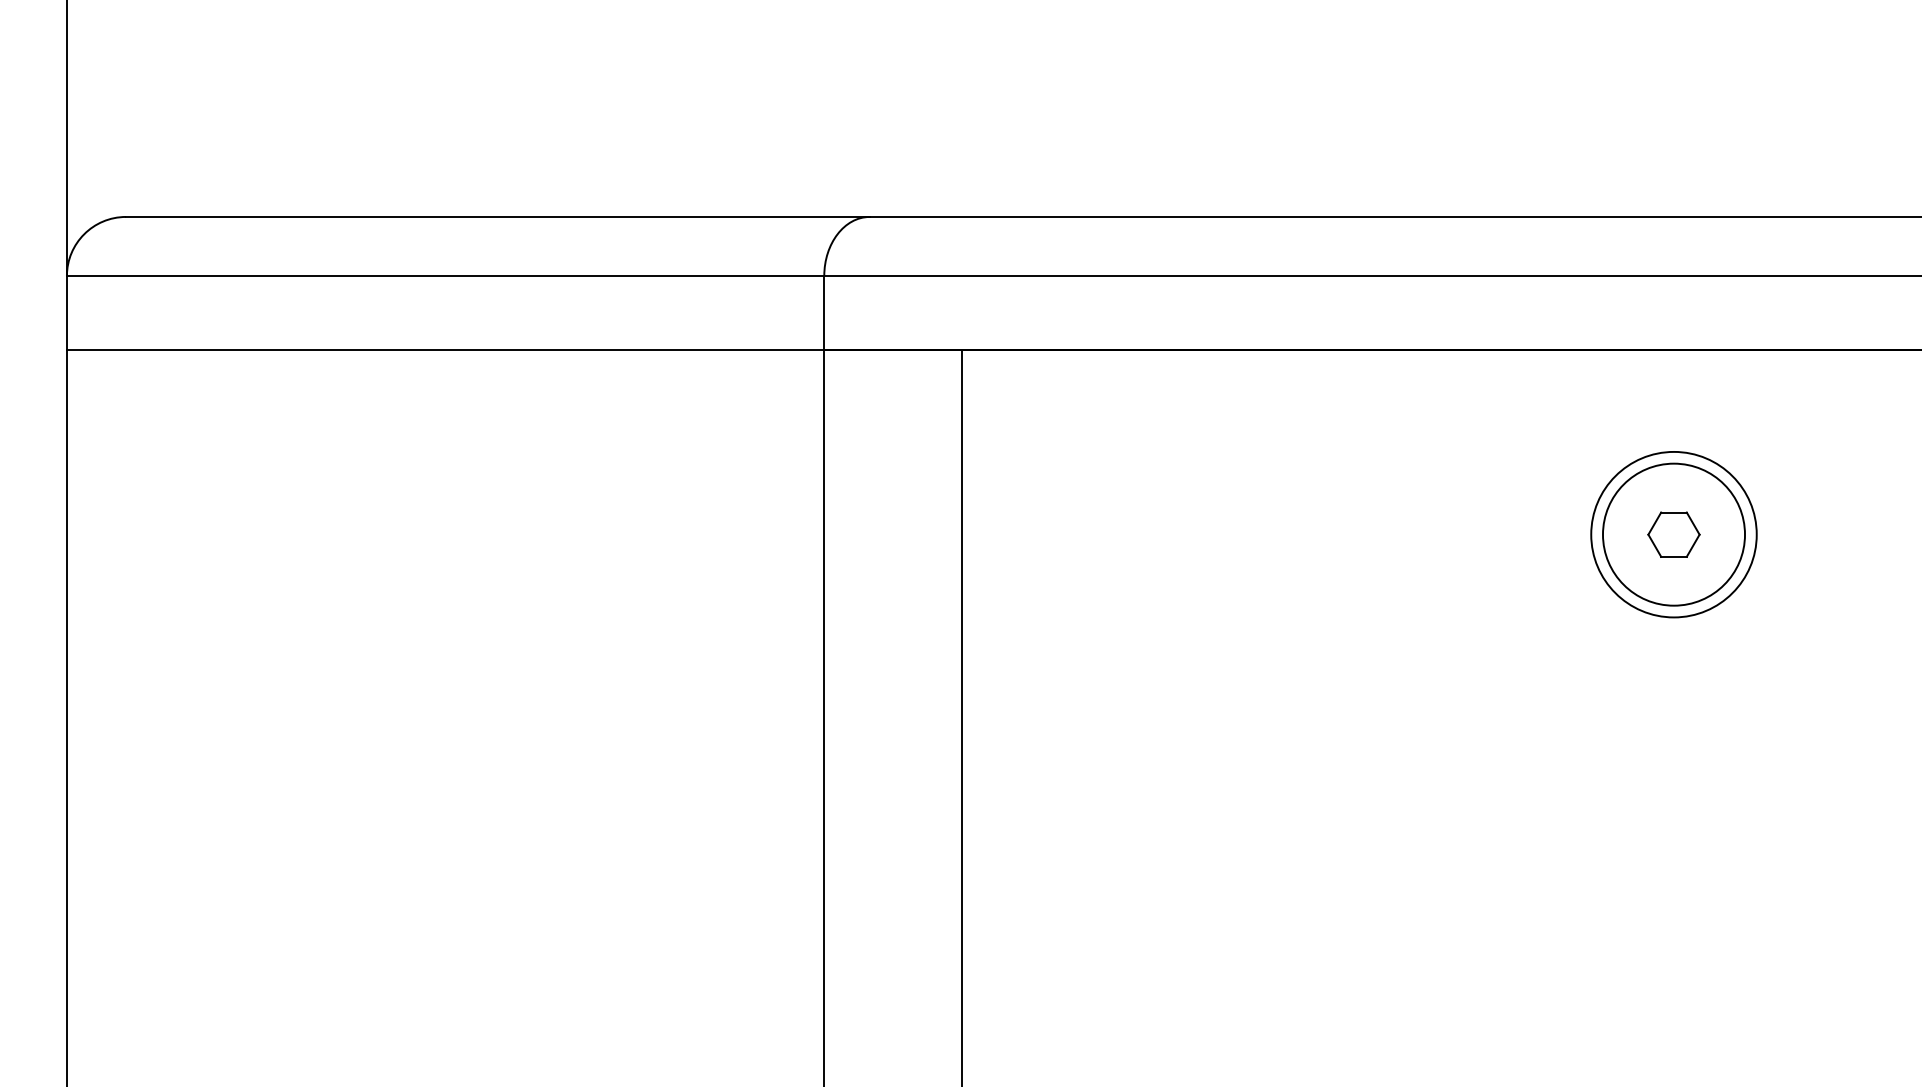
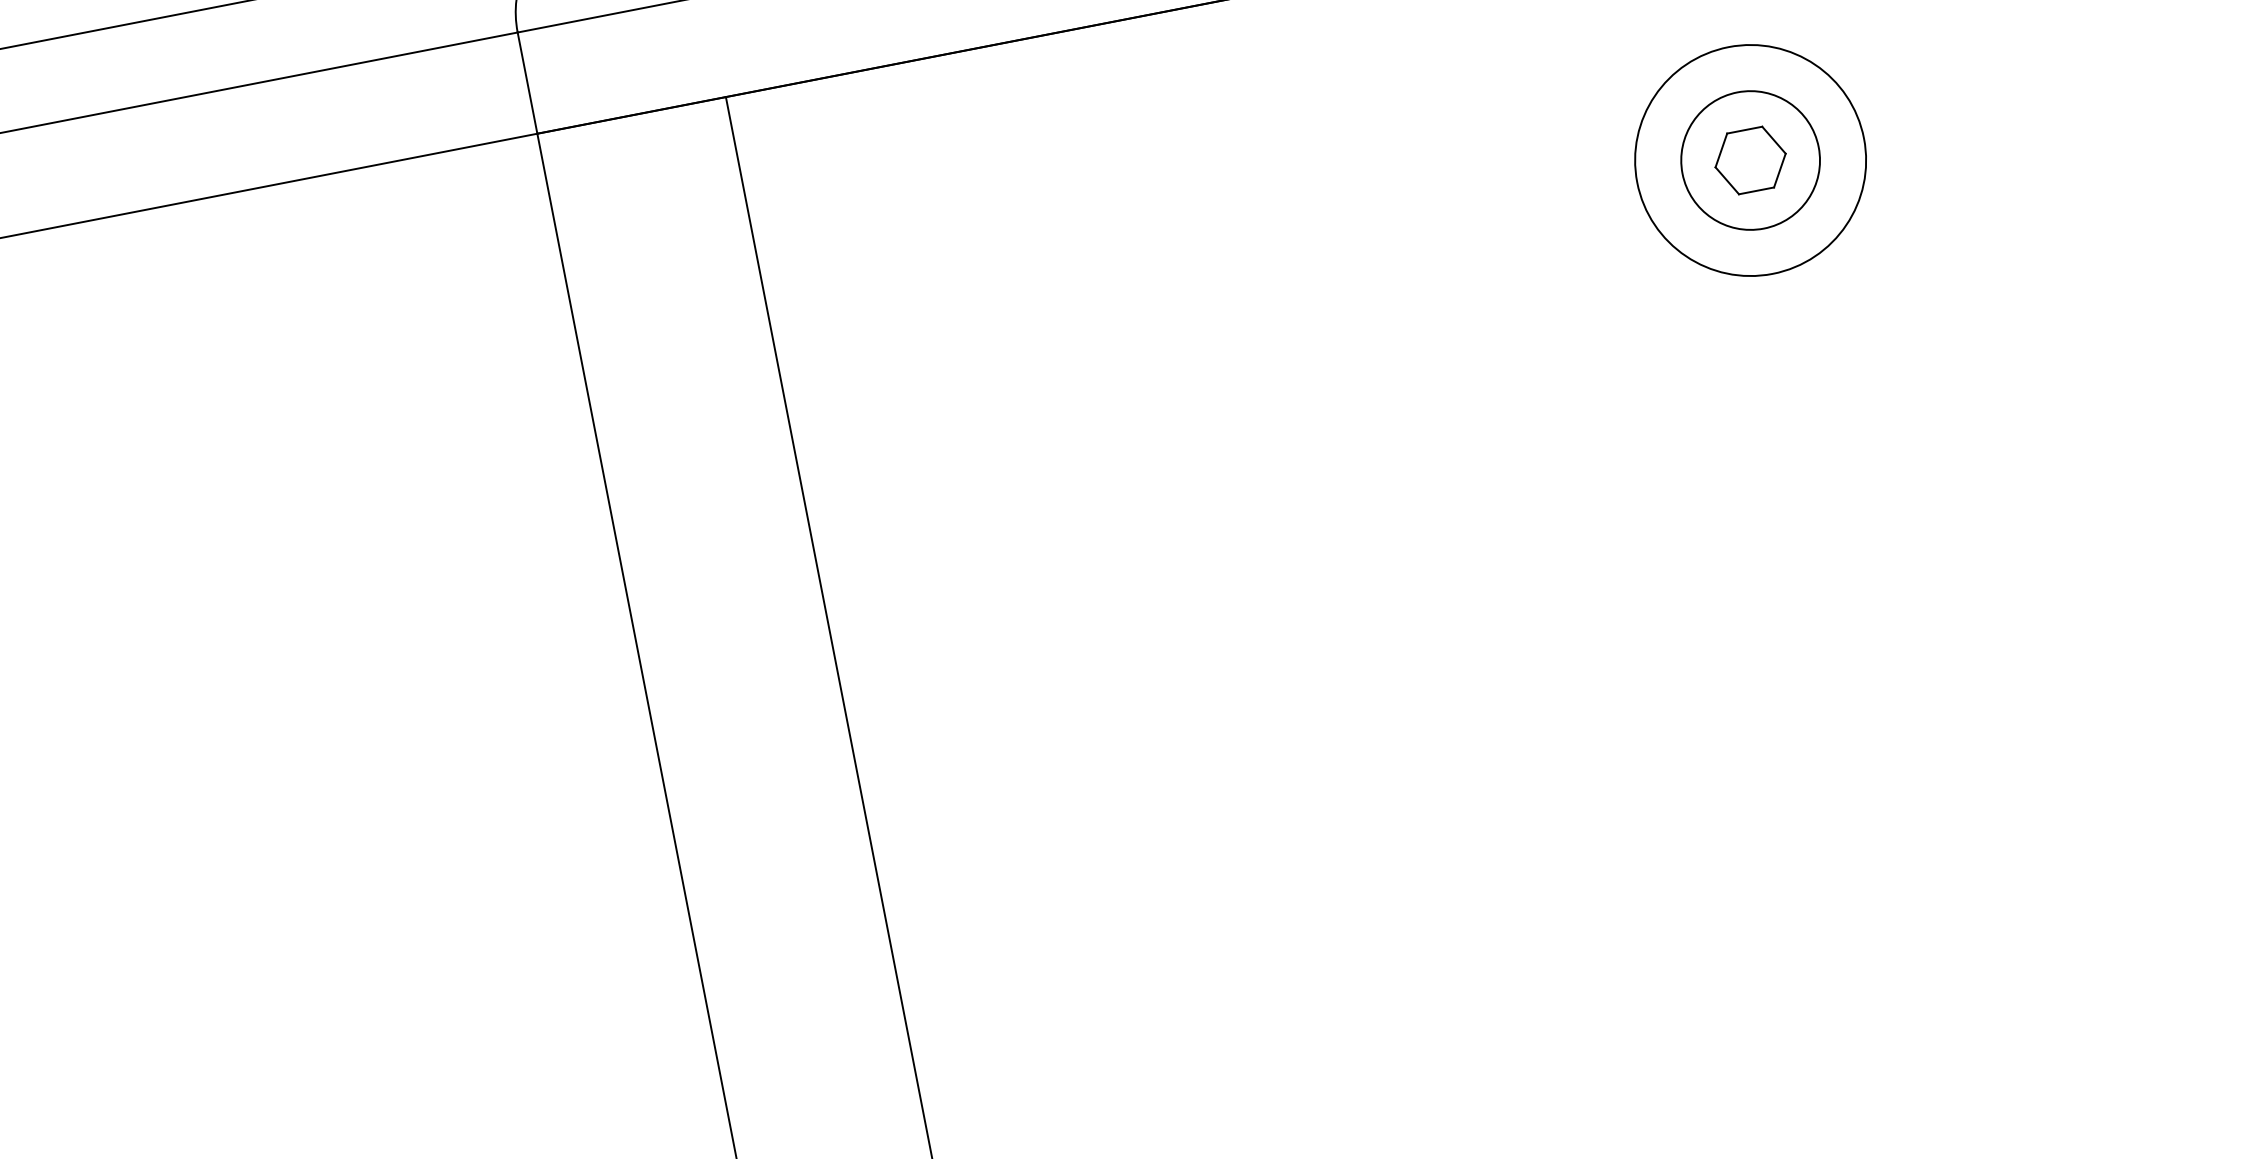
circle: (1673, 534) -> (1749, 160), size x0.7

